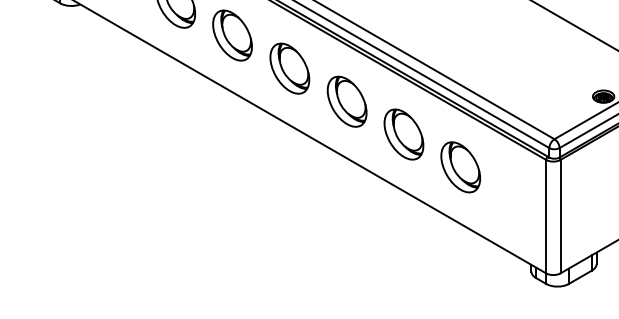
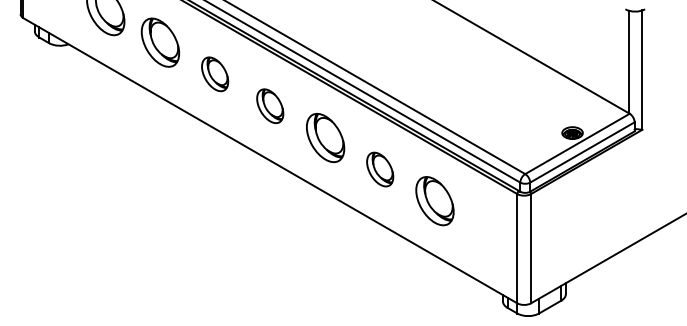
part: (231, 35) -> (214, 74), size x0.7
part: (288, 69) -> (269, 106), size x0.7
part: (403, 134) -> (379, 169), size x0.7

